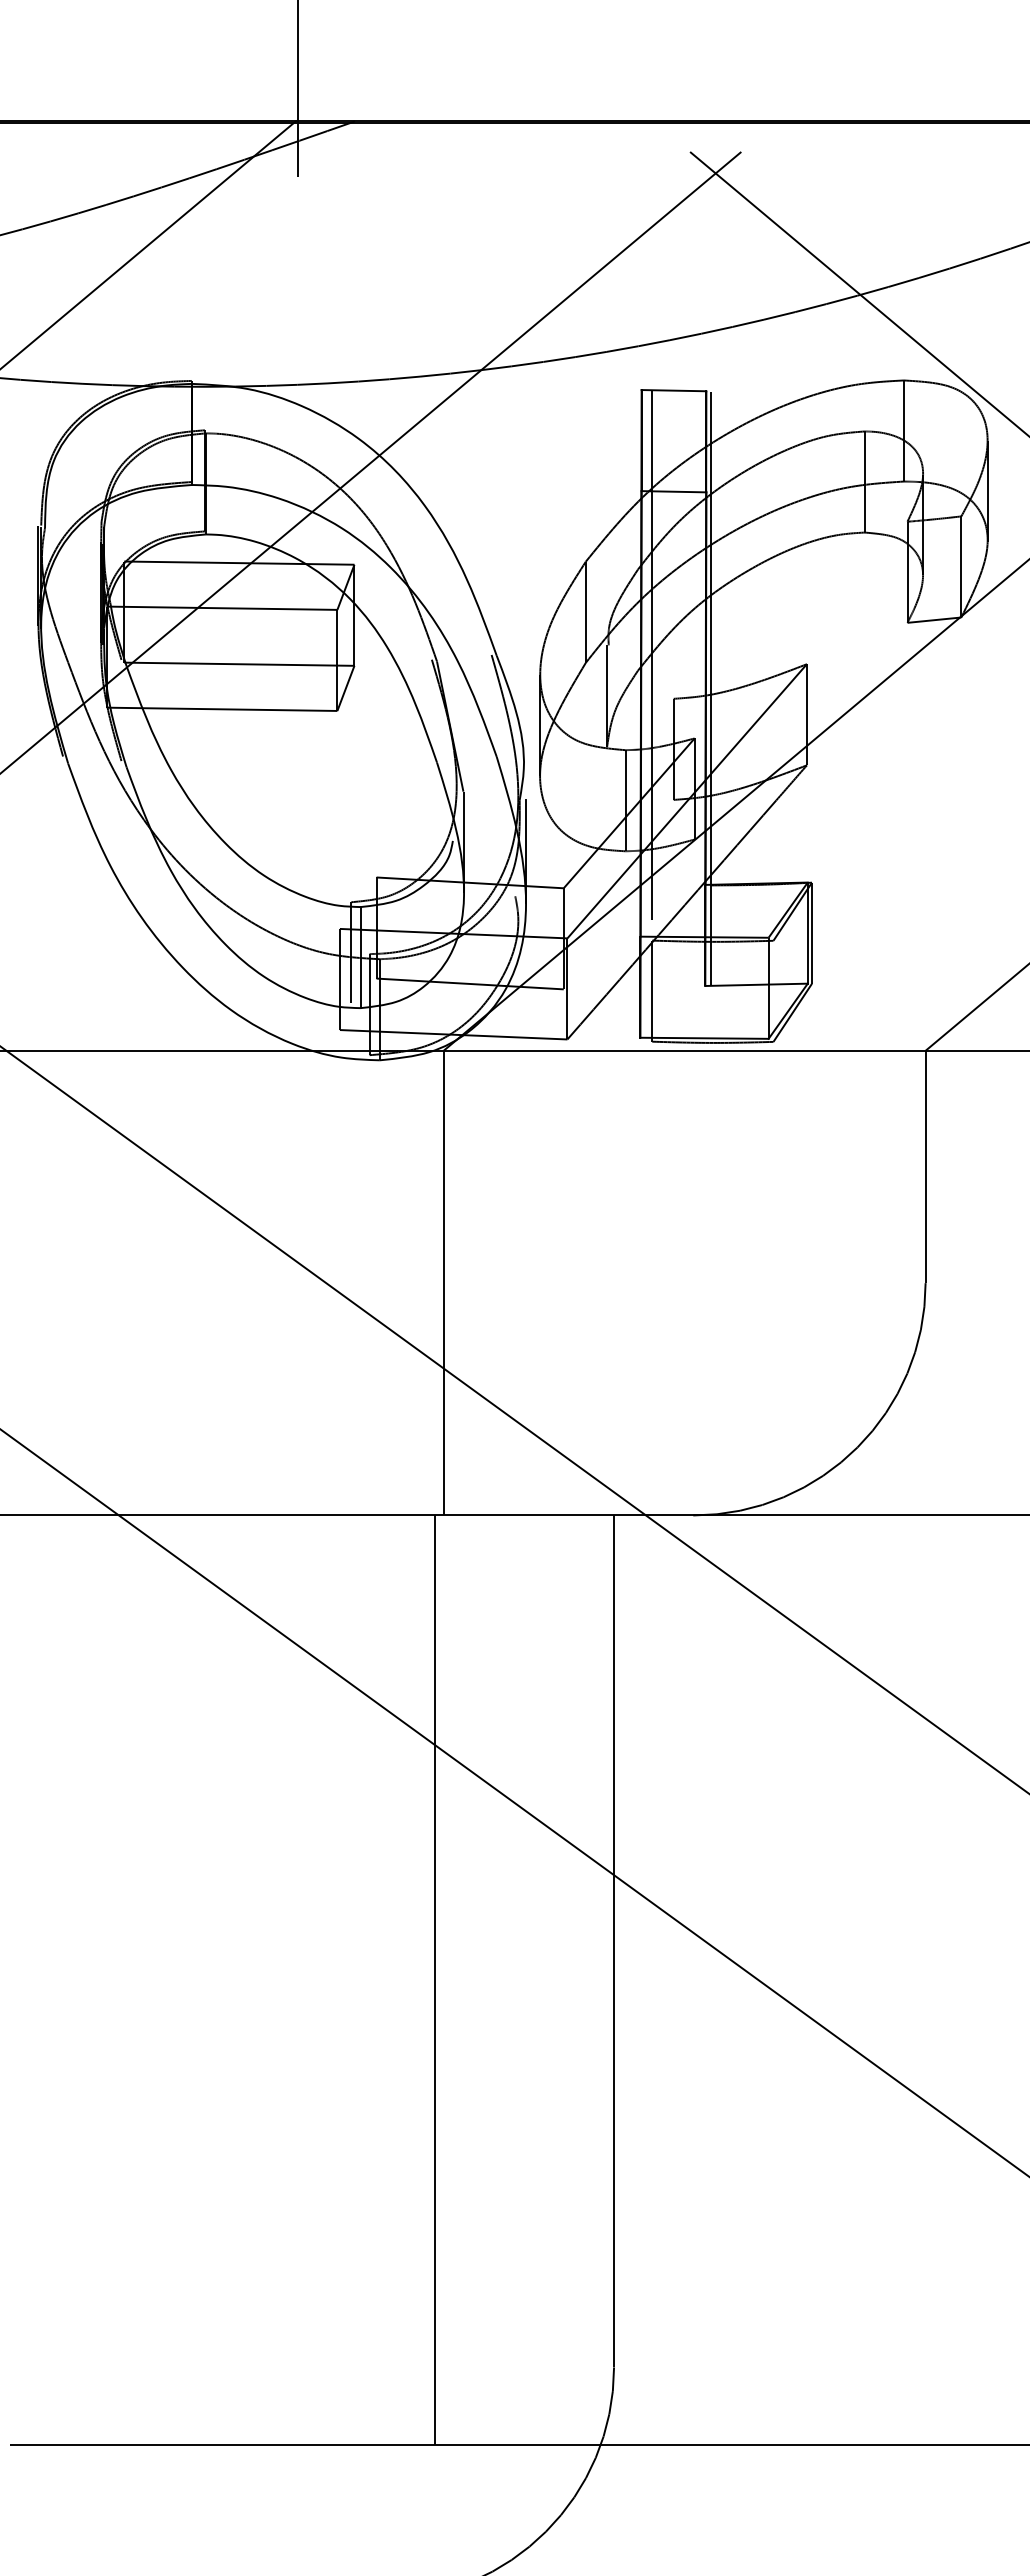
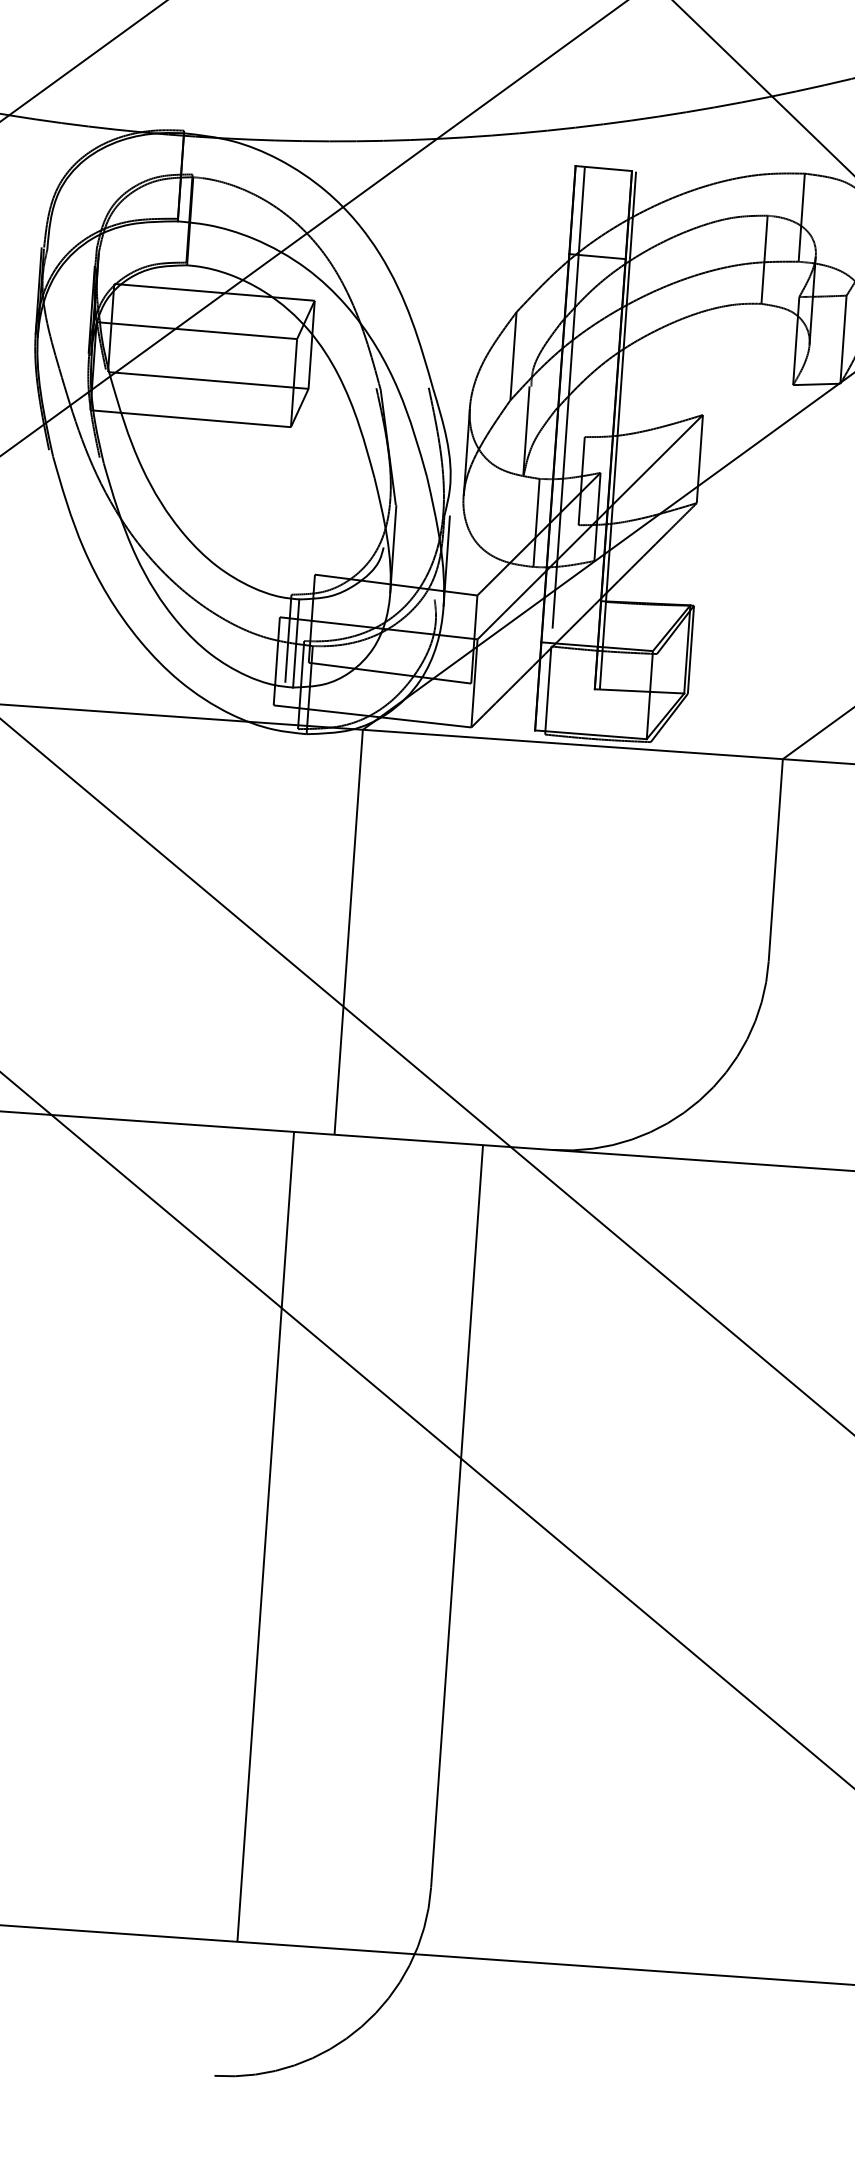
line: (435, 1979) -> (266, 1536), moved

